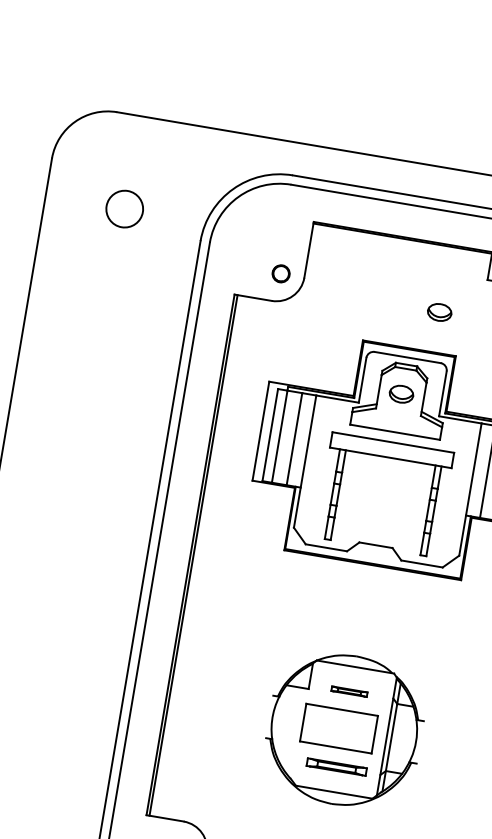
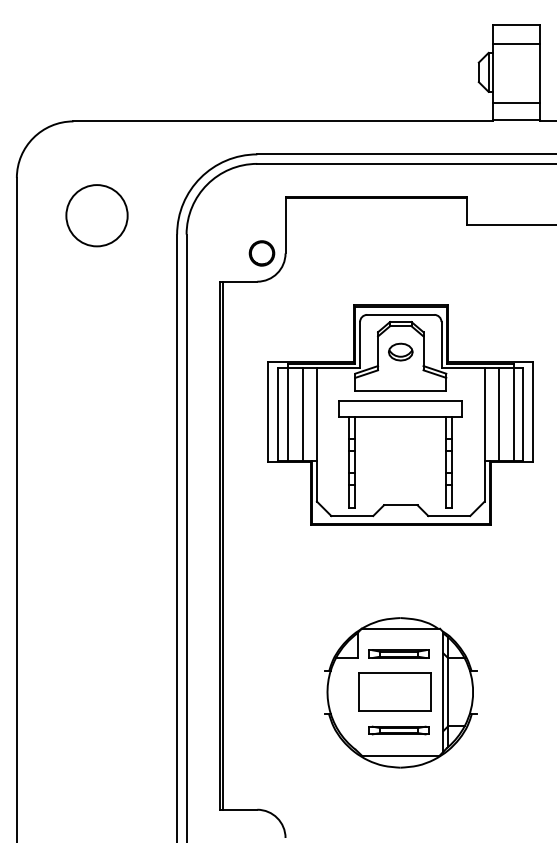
circle: (124, 208) -> (96, 215), size x1.67
part: (280, 273) -> (261, 253), size x1.43
part: (439, 311) -> (424, 264), removed
part: (349, 691) -> (398, 653), size x1.67

